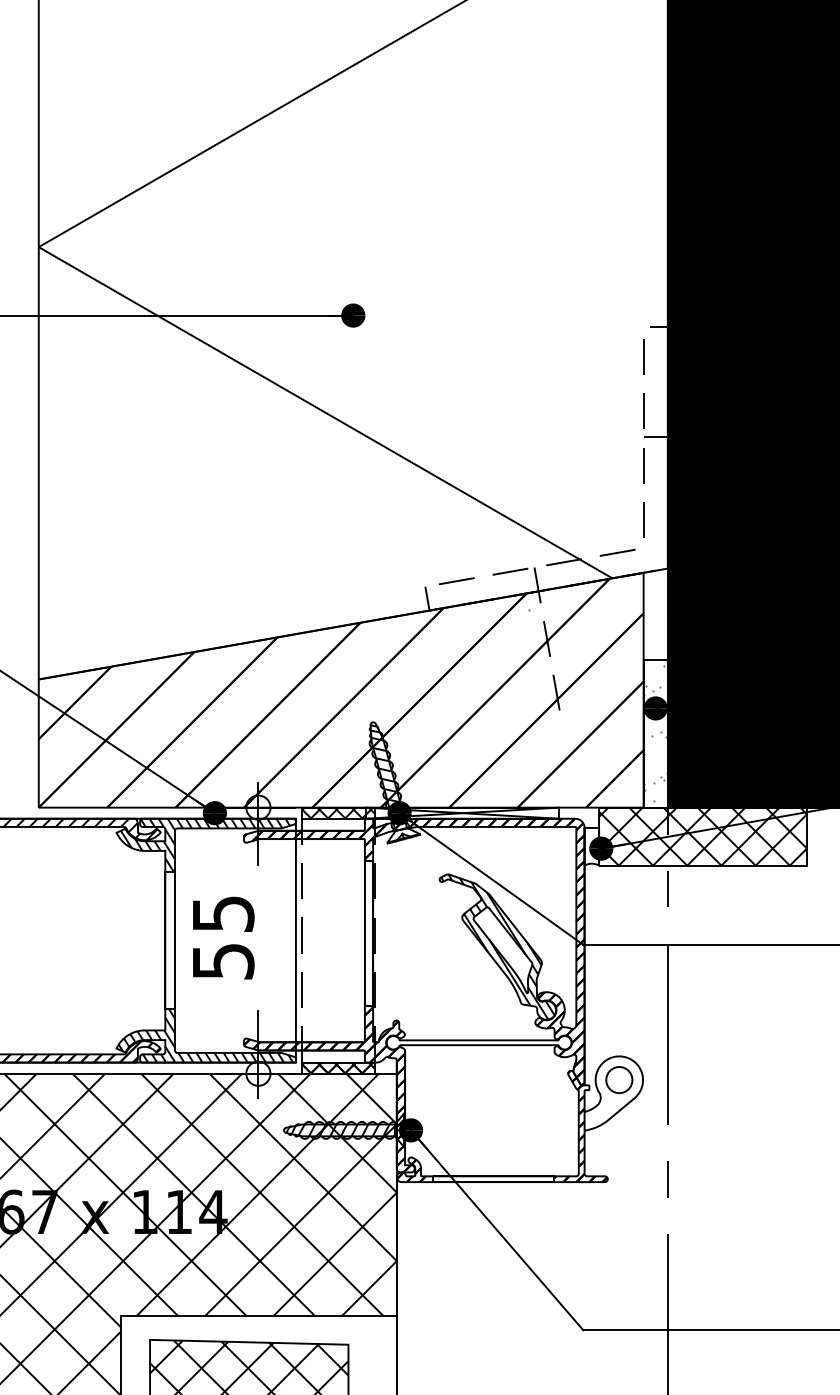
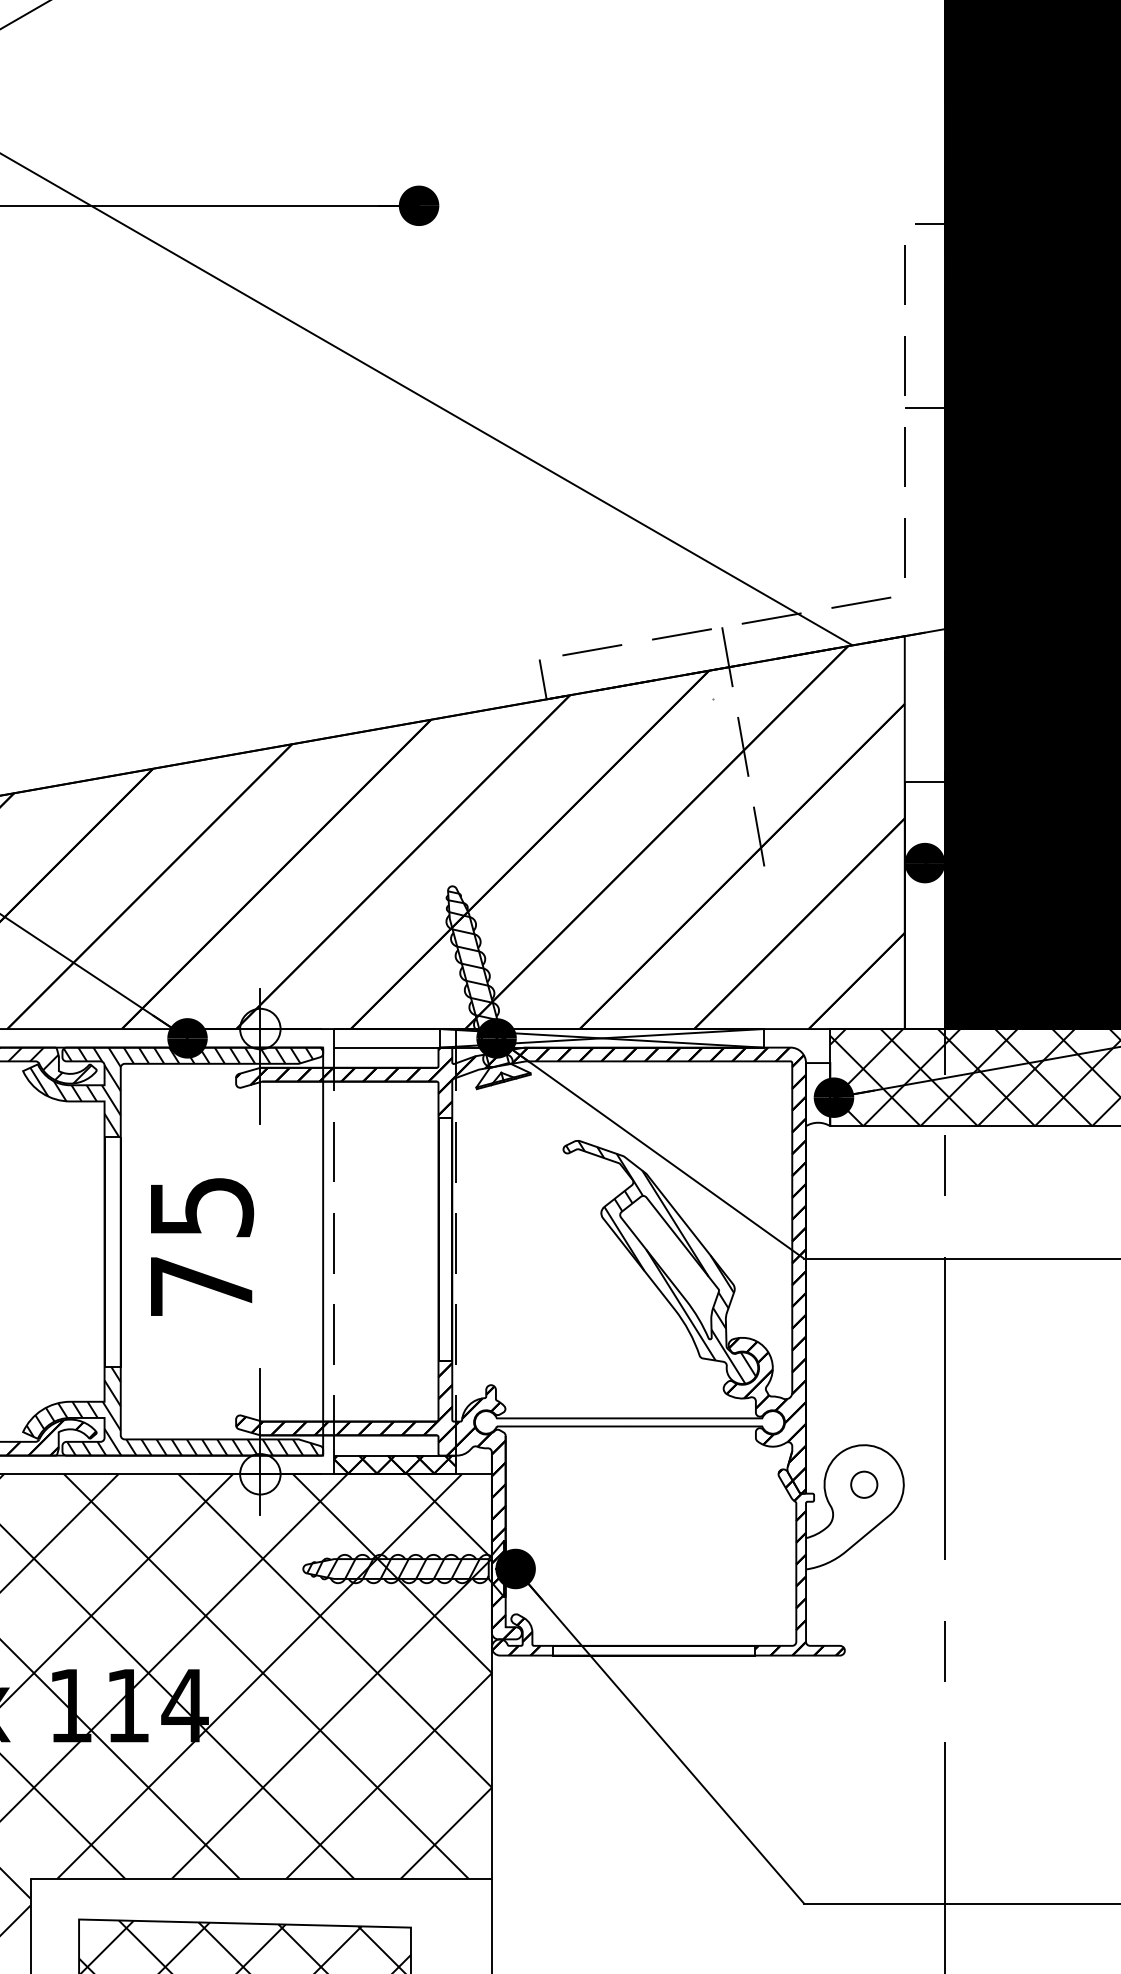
hatch: (655, 731) -> (924, 901), removed
hatch: (338, 812) -> (394, 1037), removed
text: (223, 961) -> (201, 1286), 55 -> 75
circle: (619, 1079) -> (864, 1483), size x0.6

